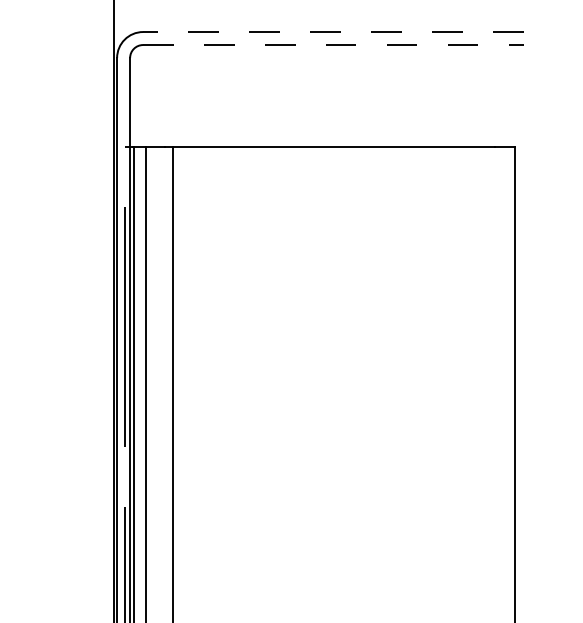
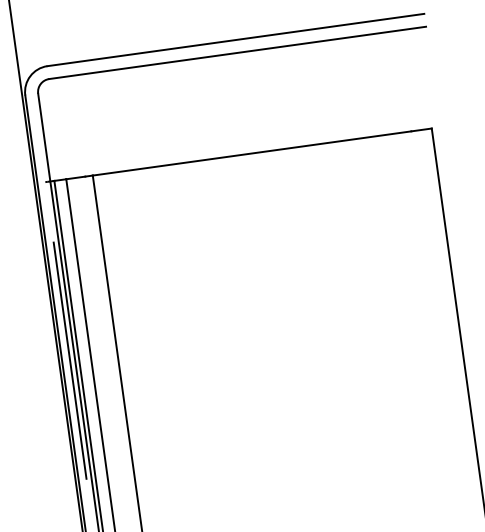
line: (332, 32) -> (235, 40), dashed -> solid
line: (333, 45) -> (237, 53), dashed -> solid

